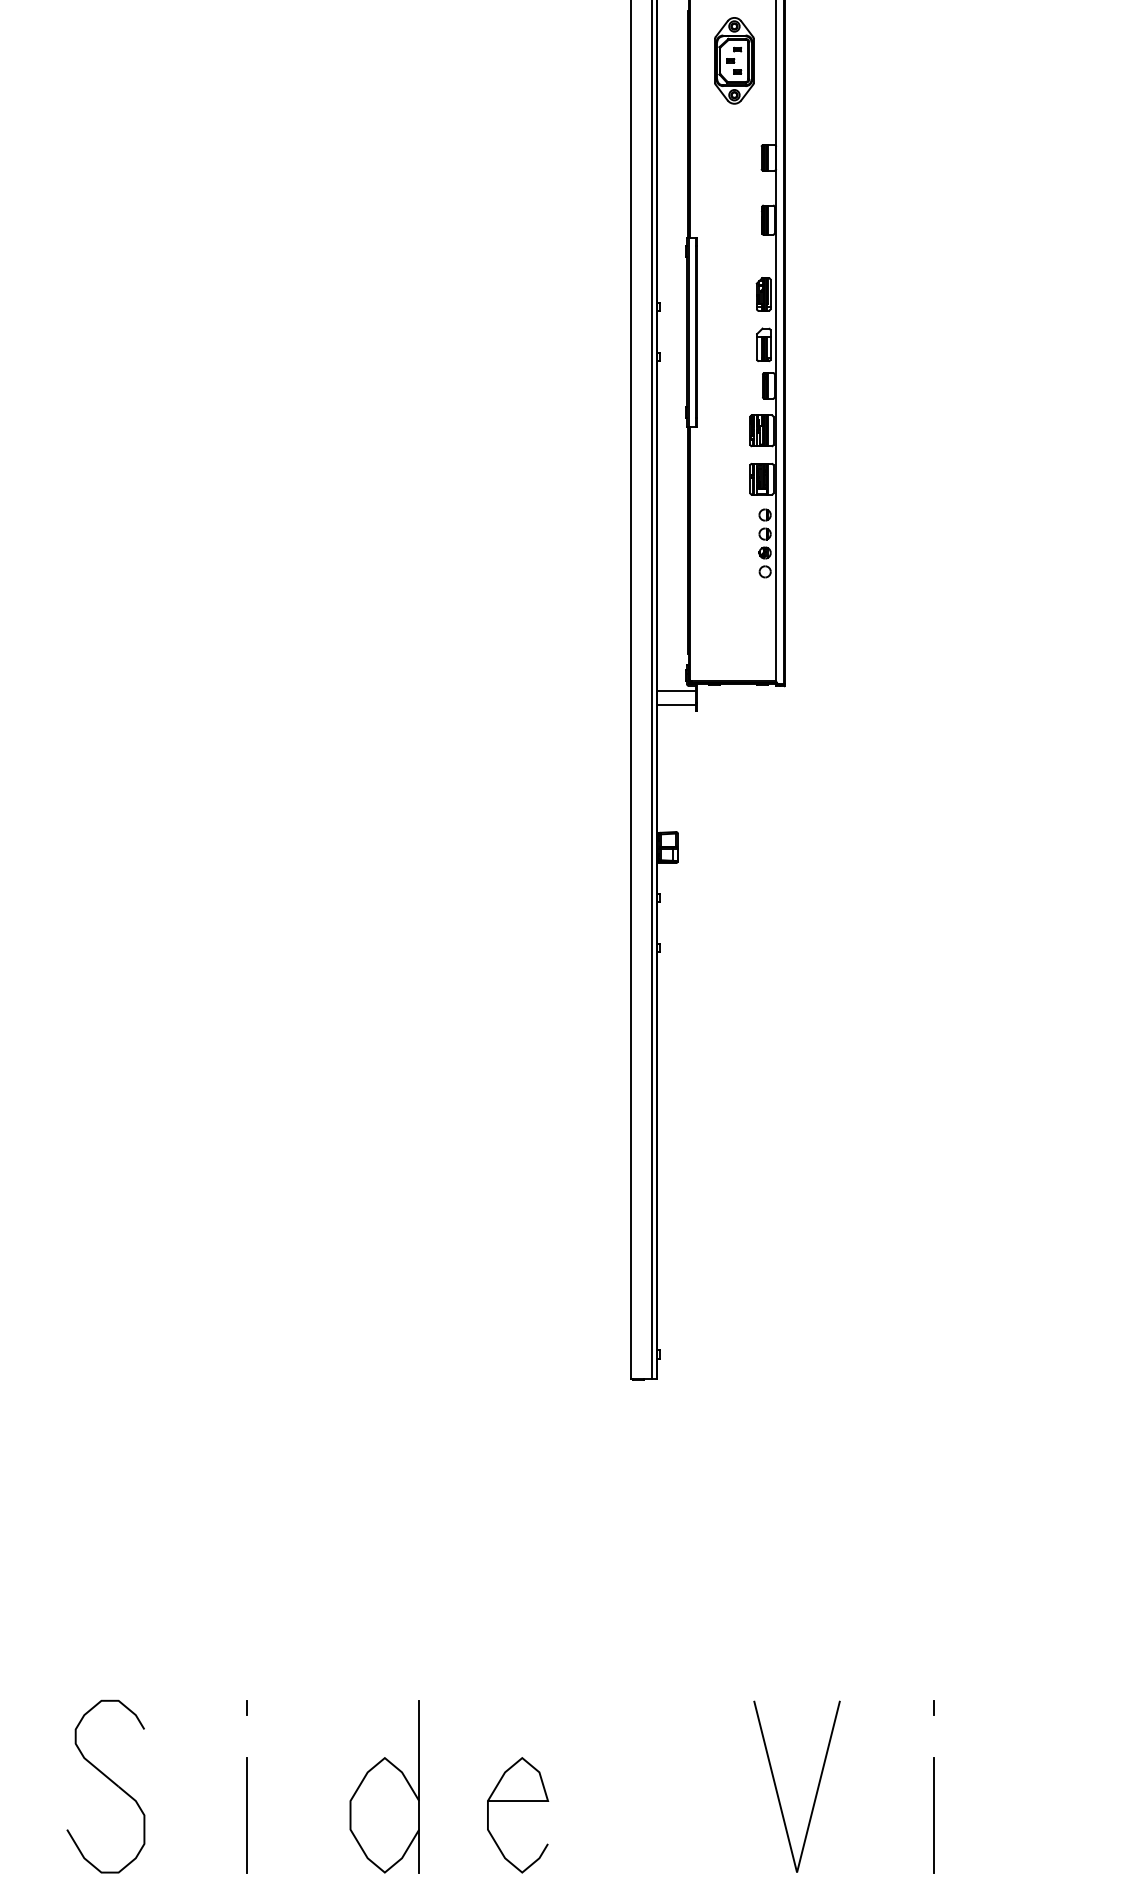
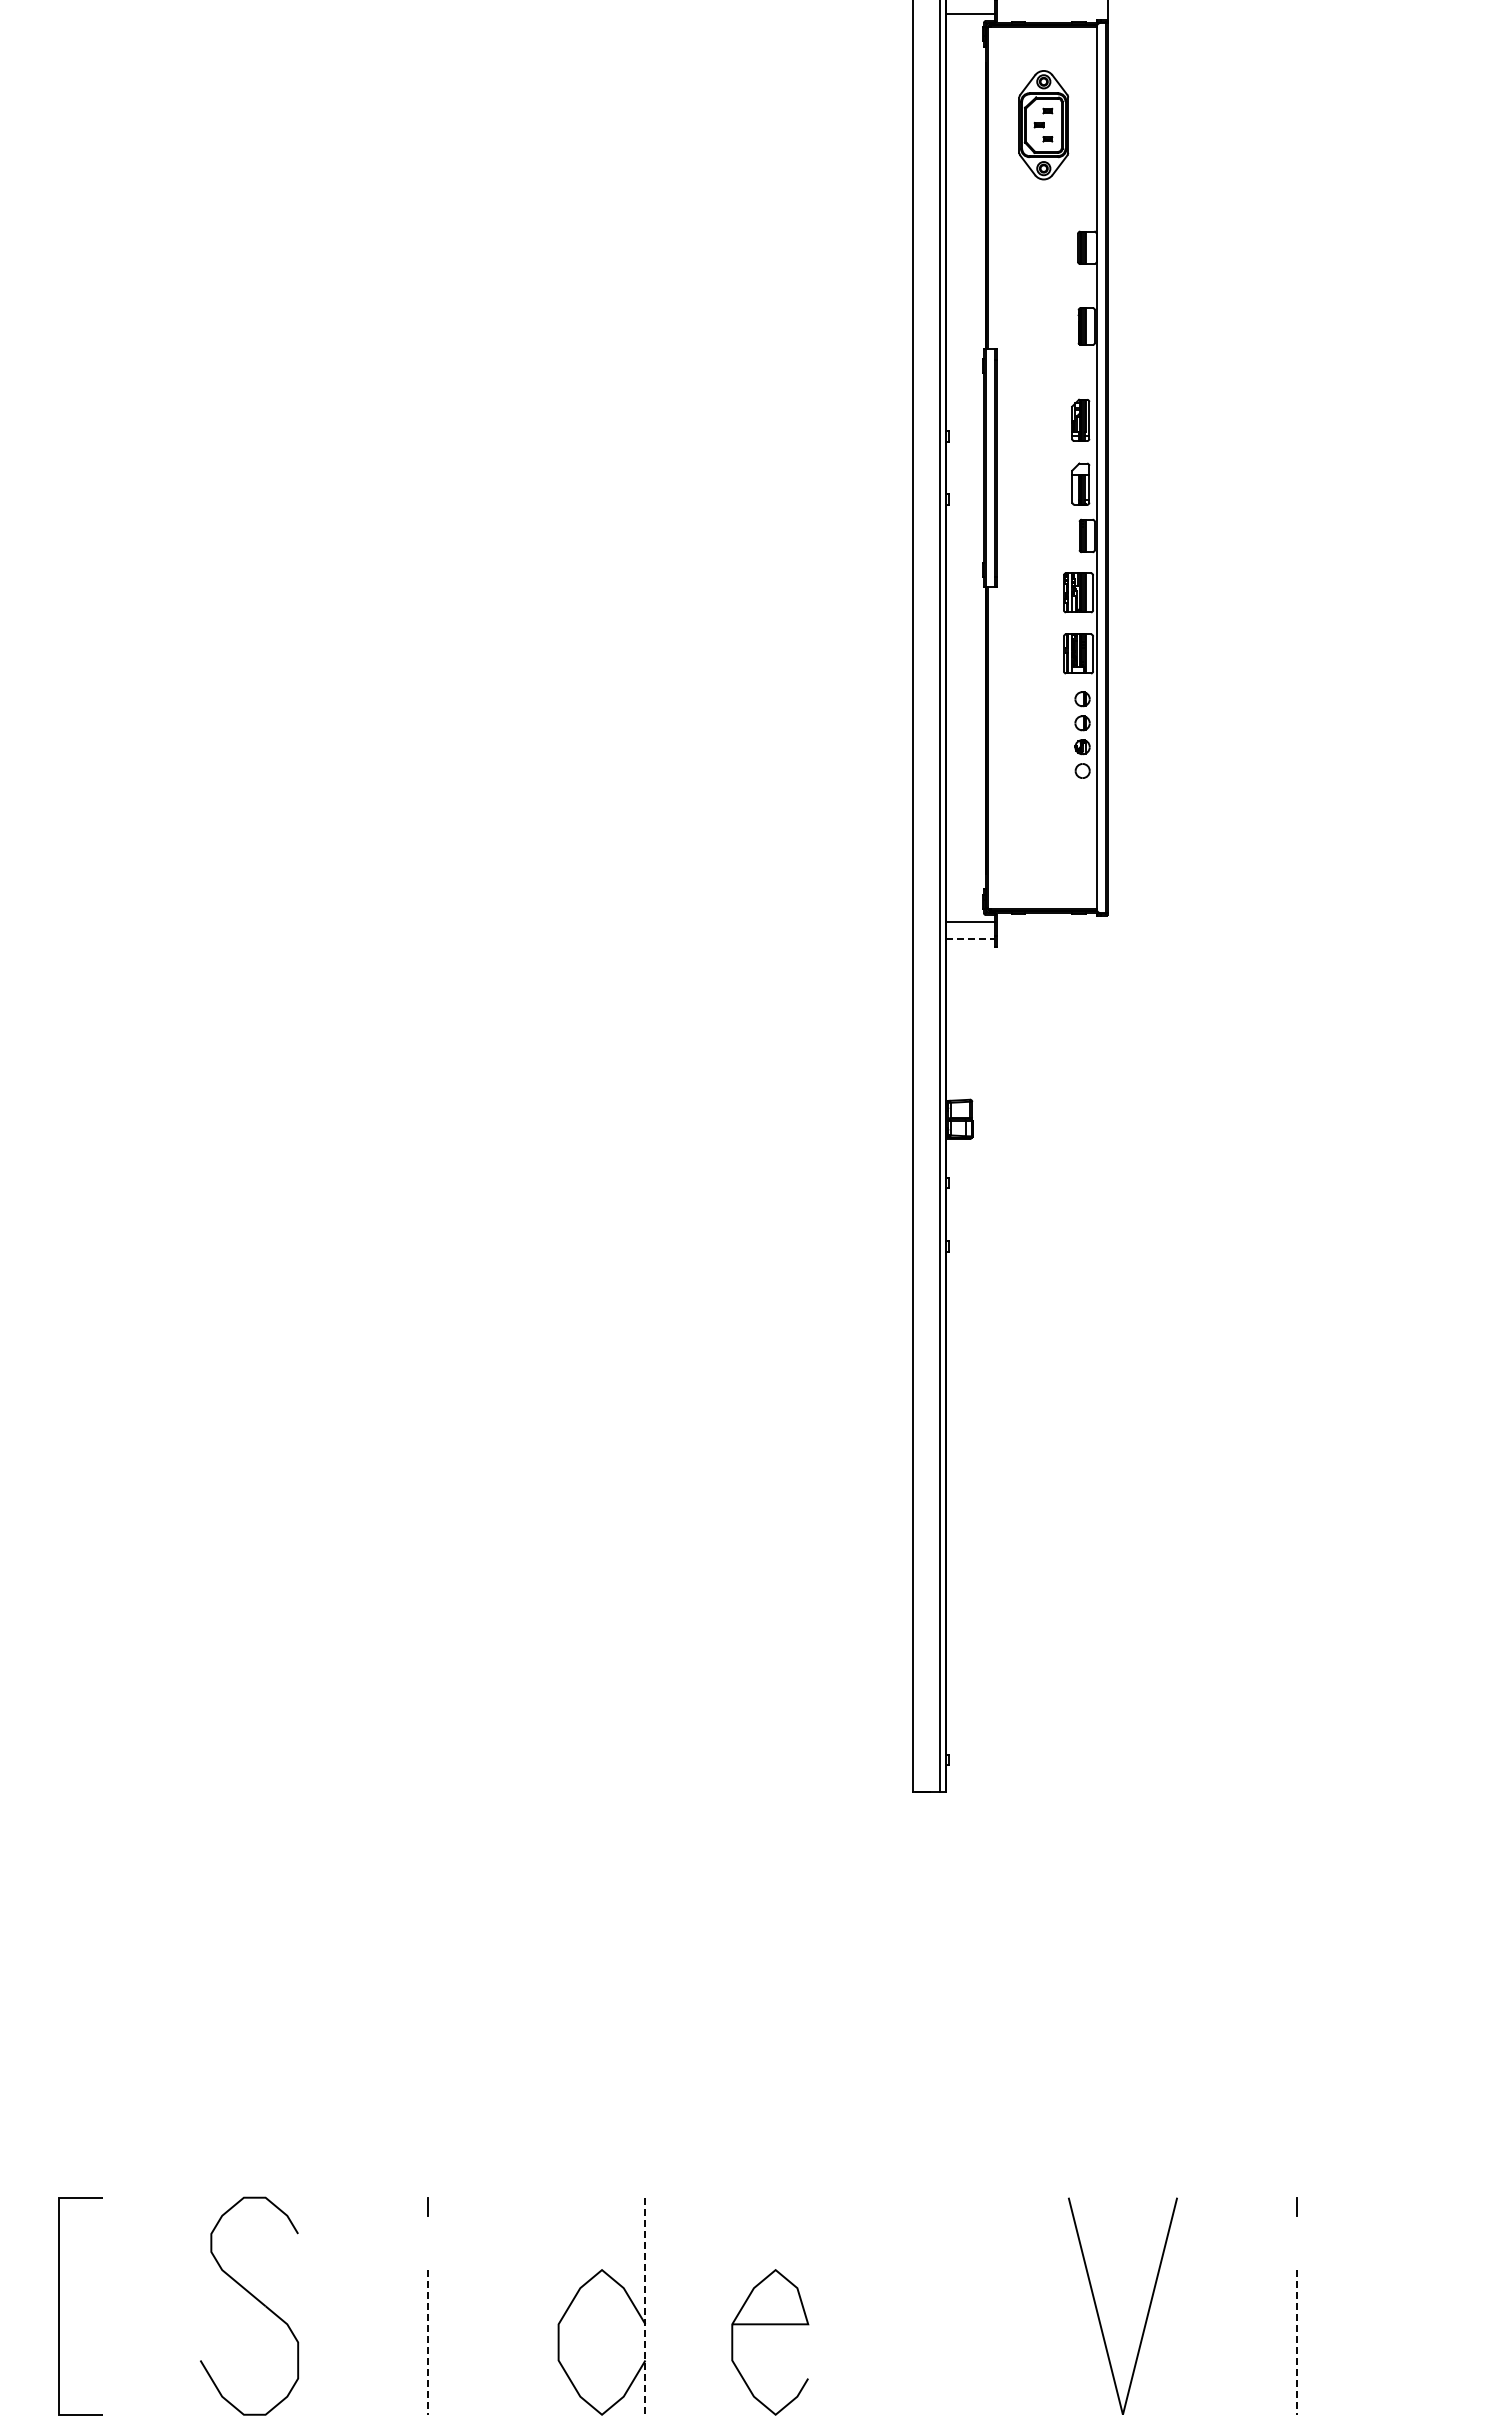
line: (677, 705) -> (971, 939), solid -> dashed
line: (419, 1786) -> (645, 2306), solid -> dashed
line: (247, 1815) -> (428, 2342), solid -> dashed
line: (934, 1815) -> (1296, 2342), solid -> dashed

